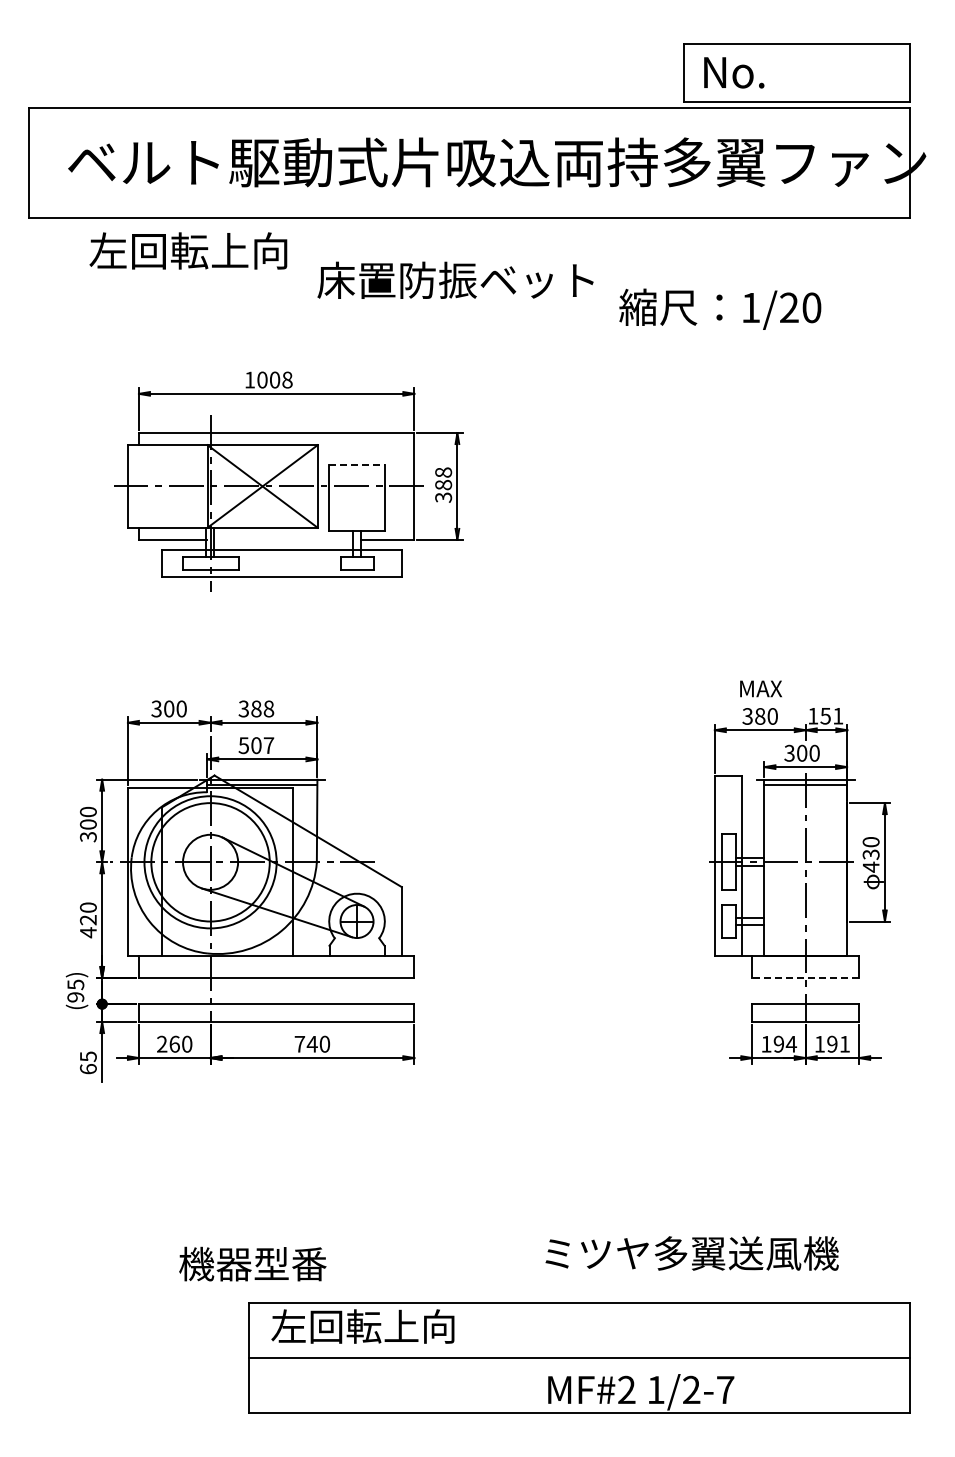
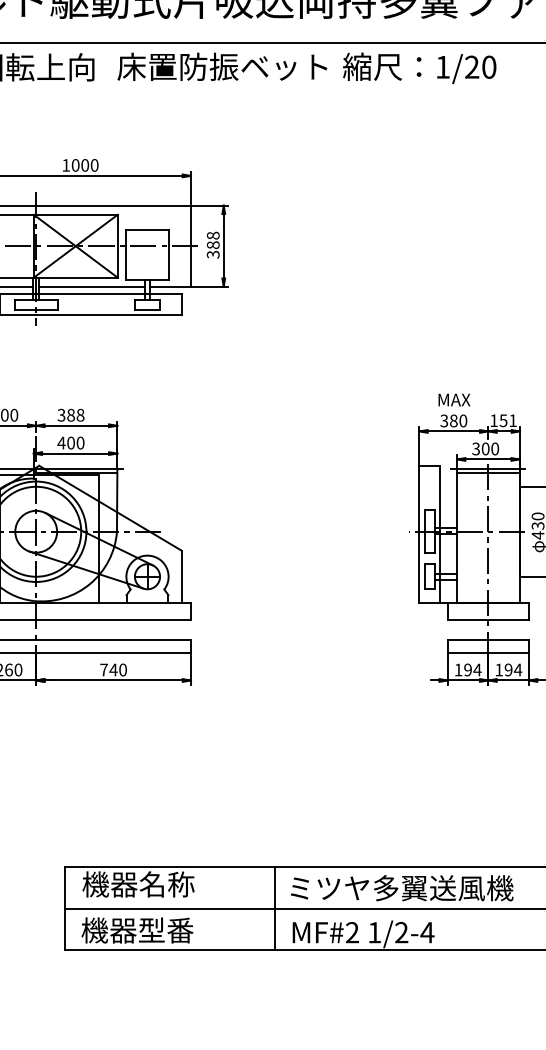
text: (455, 279) -> (222, 66), moved
text: (720, 308) -> (419, 67), moved
text: (287, 380) -> (94, 165), 1008 -> 1000
line: (357, 464) -> (147, 229), dashed -> solid
line: (283, 539) -> (91, 286), added
text: (256, 745) -> (71, 443), 507 -> 400
line: (805, 977) -> (488, 619), dashed -> solid
text: (844, 1044) -> (517, 670), 191 -> 194
text: (691, 1253) -> (401, 888), moved
text: (252, 1263) -> (137, 929), moved
text: (362, 1326) -> (151, 884), 左回転上向 -> 機器名称
line: (524, 1358) -> (274, 908), added
text: (725, 1389) -> (427, 932), 1/2-7 -> 1/2-4

